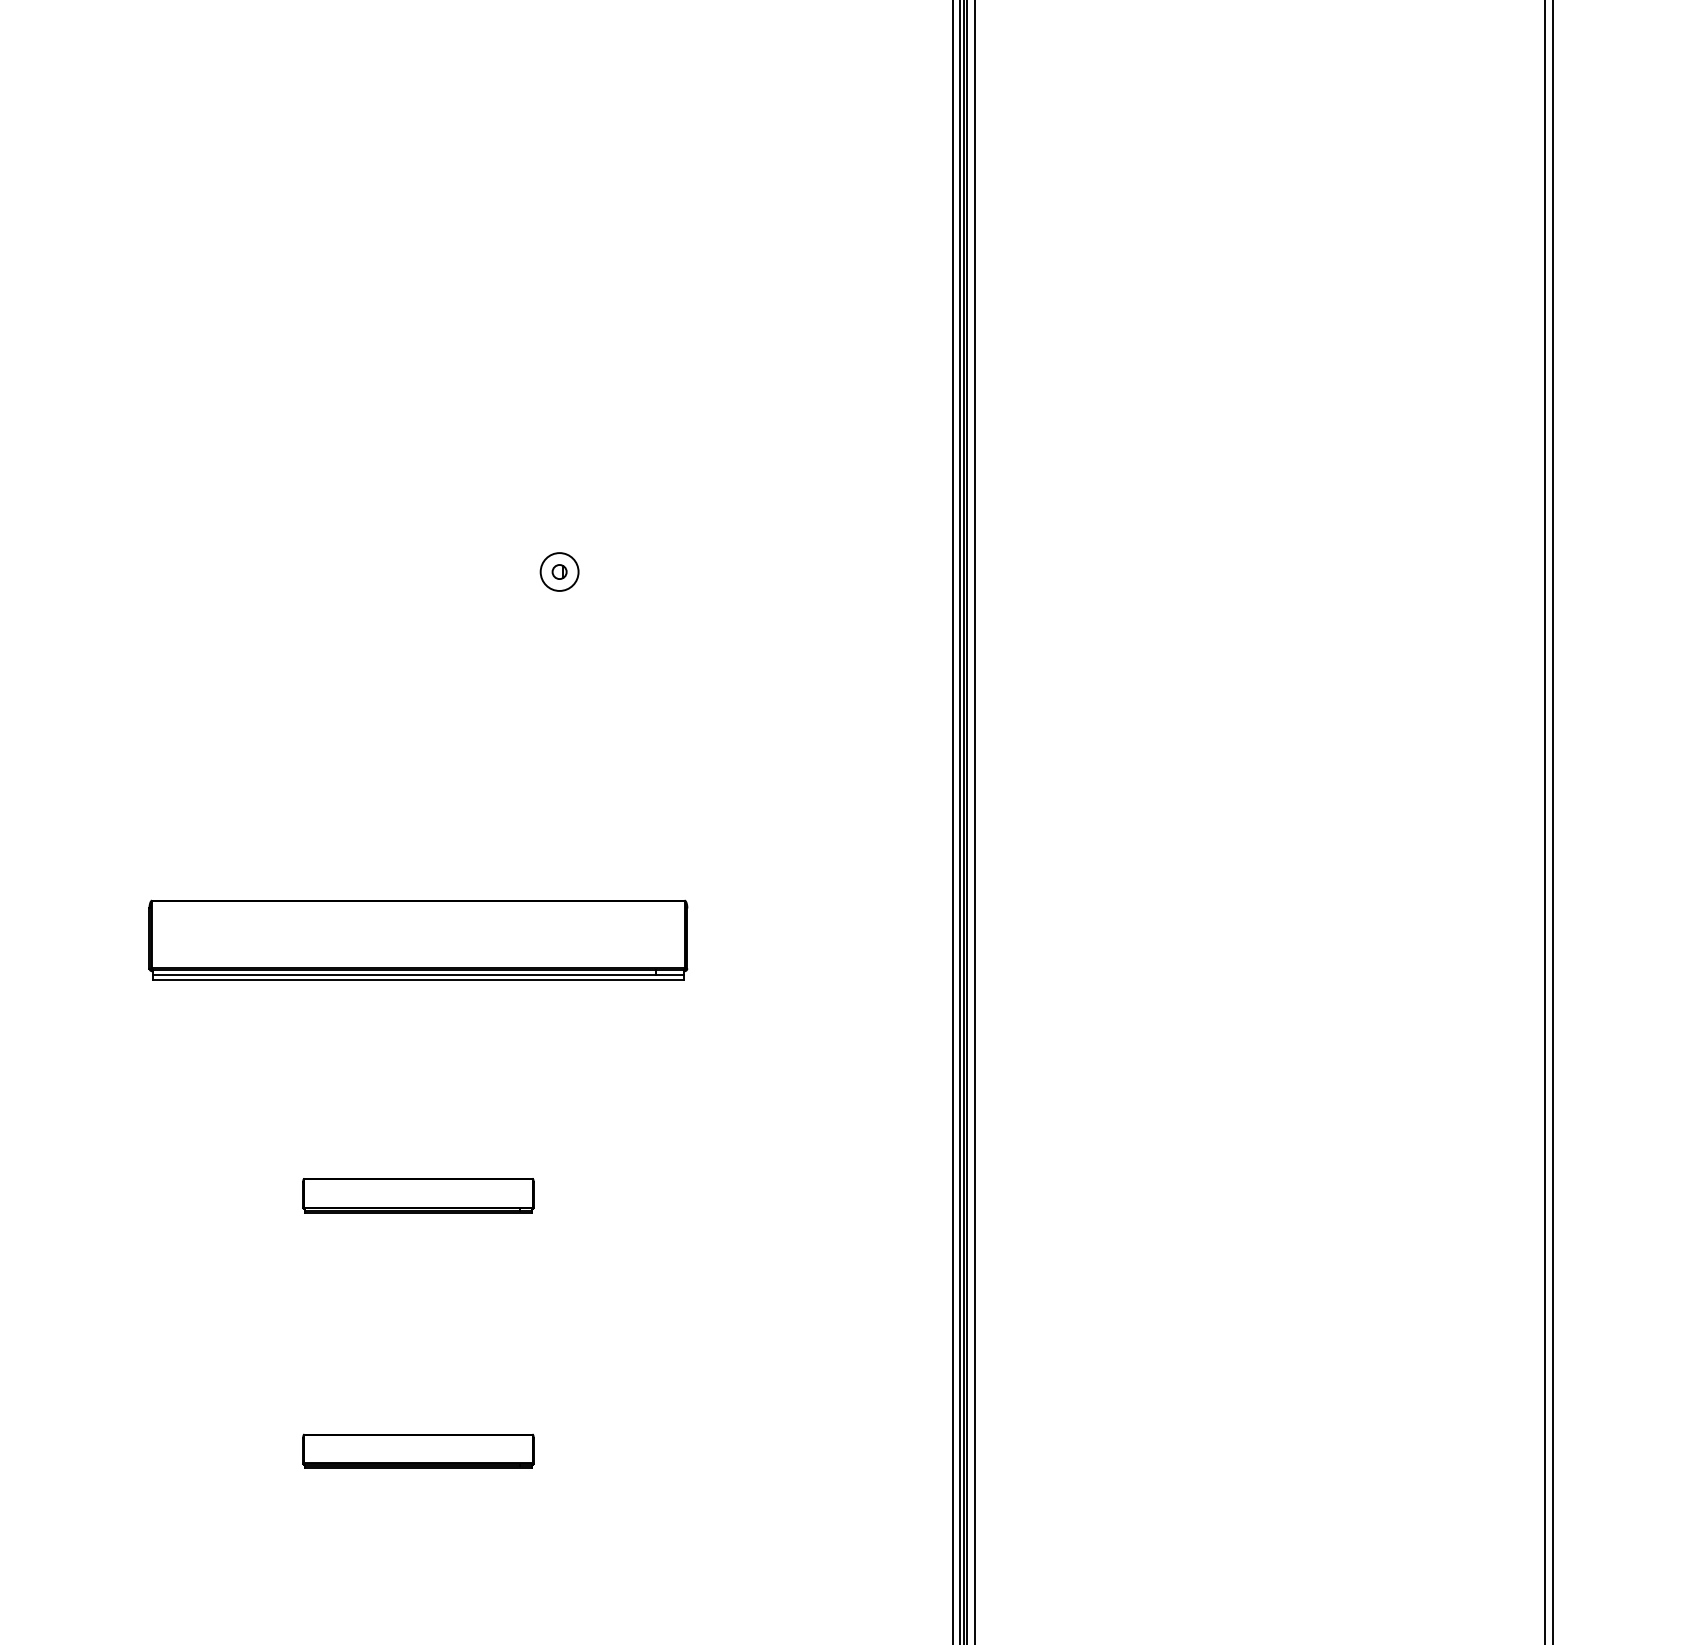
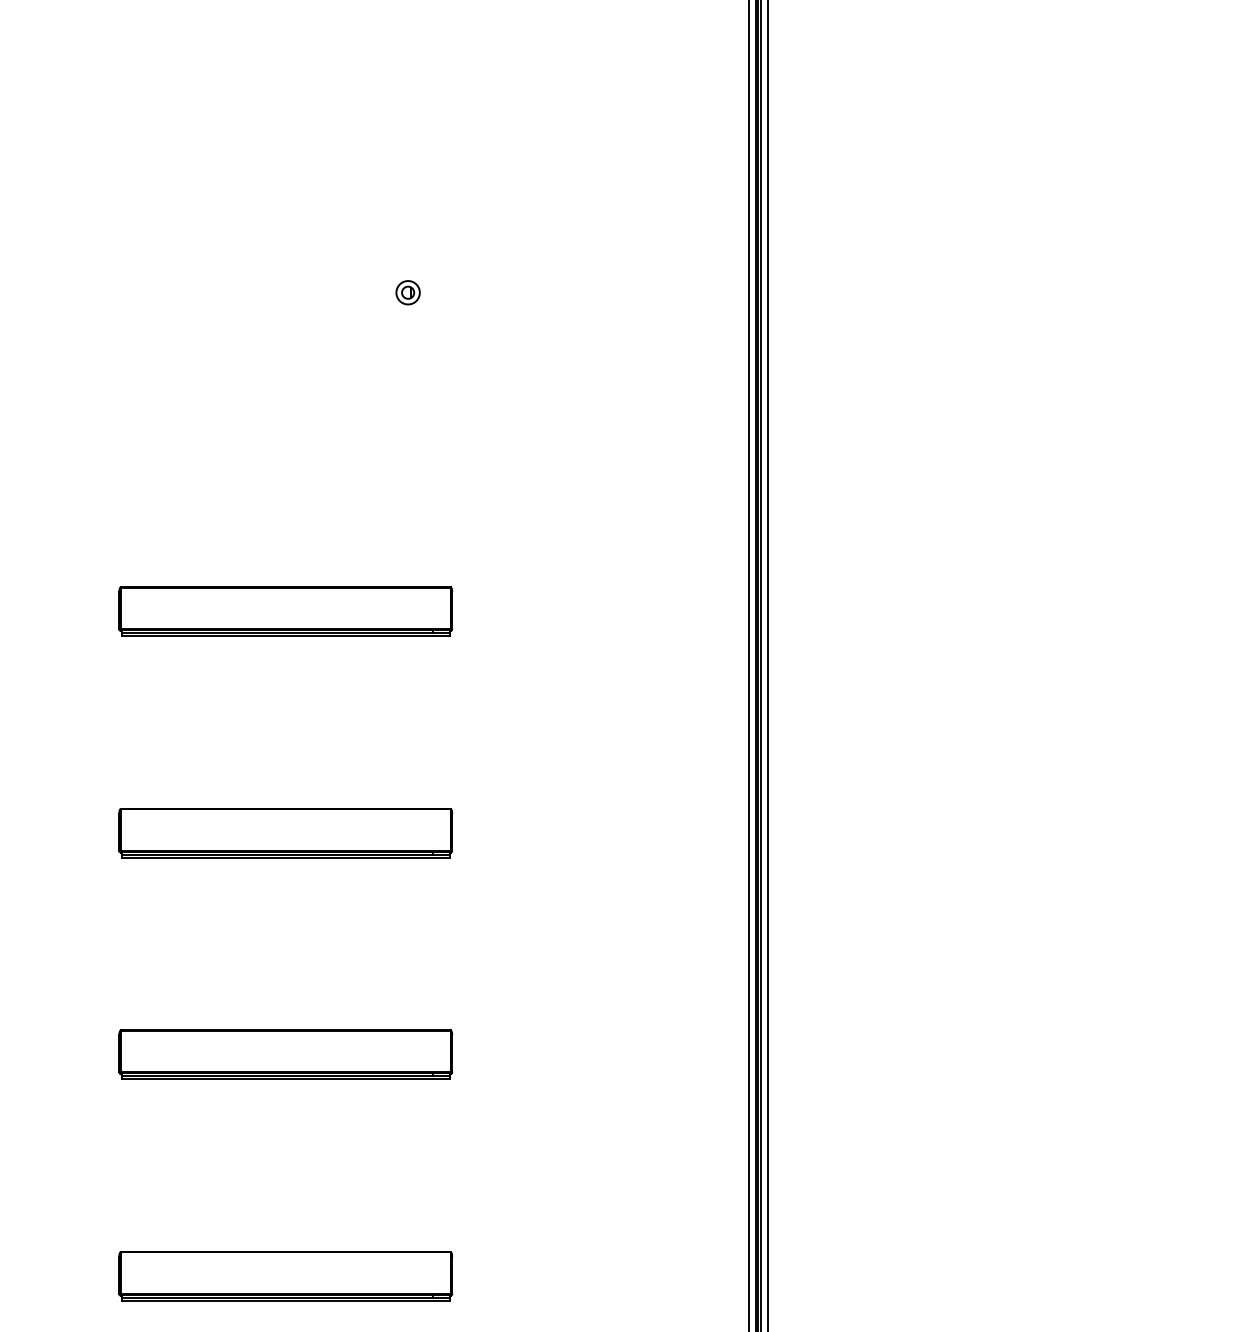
circle: (559, 571) -> (408, 292), size x0.71
part: (418, 939) -> (285, 611), size x0.71
part: (418, 1195) -> (285, 833), size x1.67
part: (418, 1451) -> (285, 1054), size x1.67

